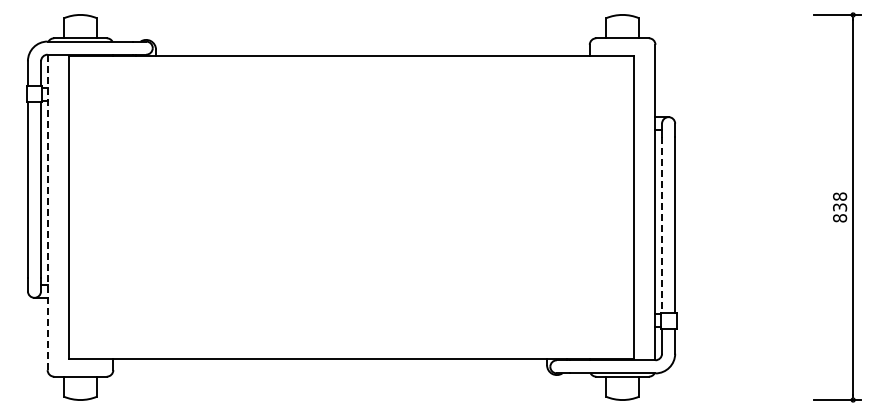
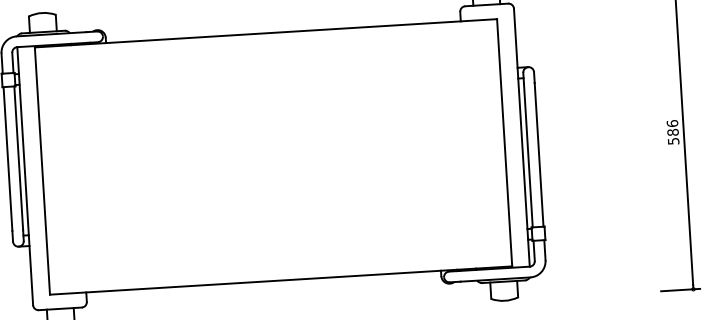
text: (840, 207) -> (673, 132), 838 -> 586
line: (47, 212) -> (25, 176), dashed -> solid
line: (662, 224) -> (528, 155), dashed -> solid

